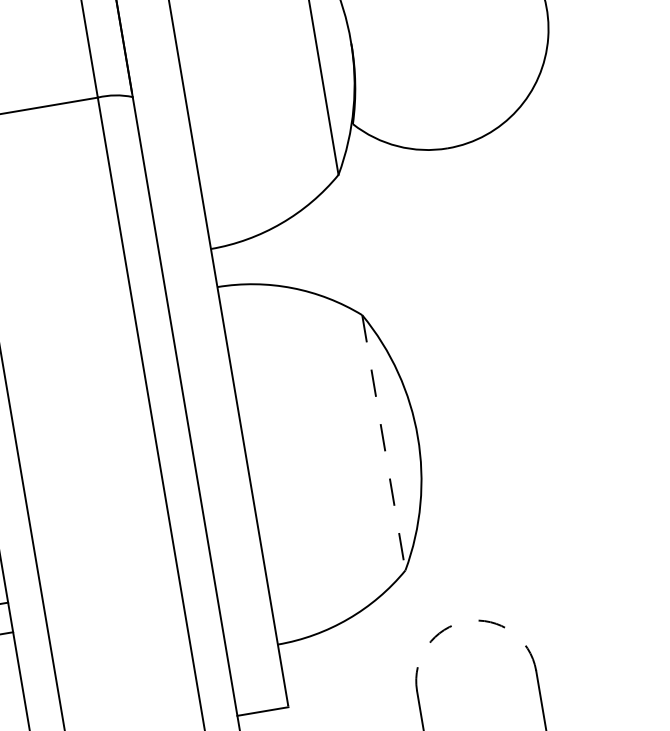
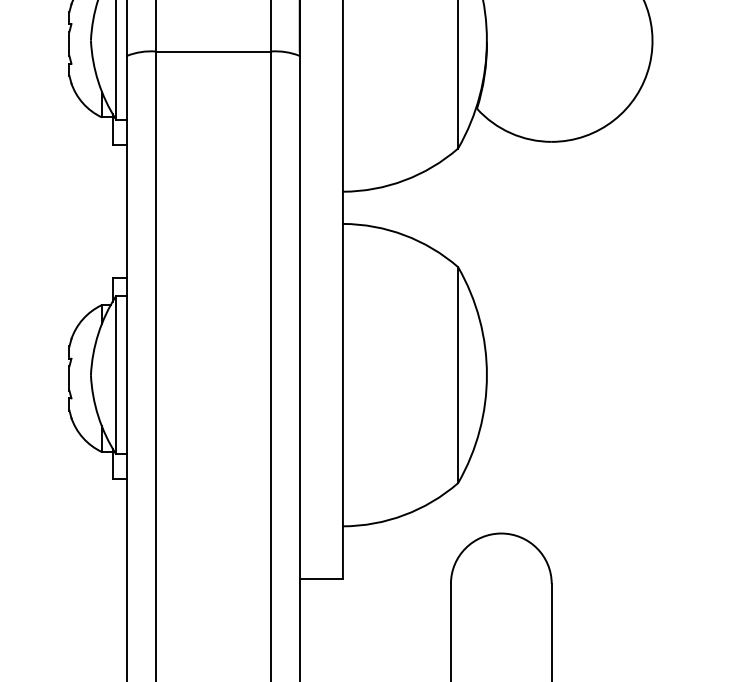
line: (384, 443) -> (458, 375), dashed -> solid
arc: (466, 621) -> (501, 533), dashed -> solid

